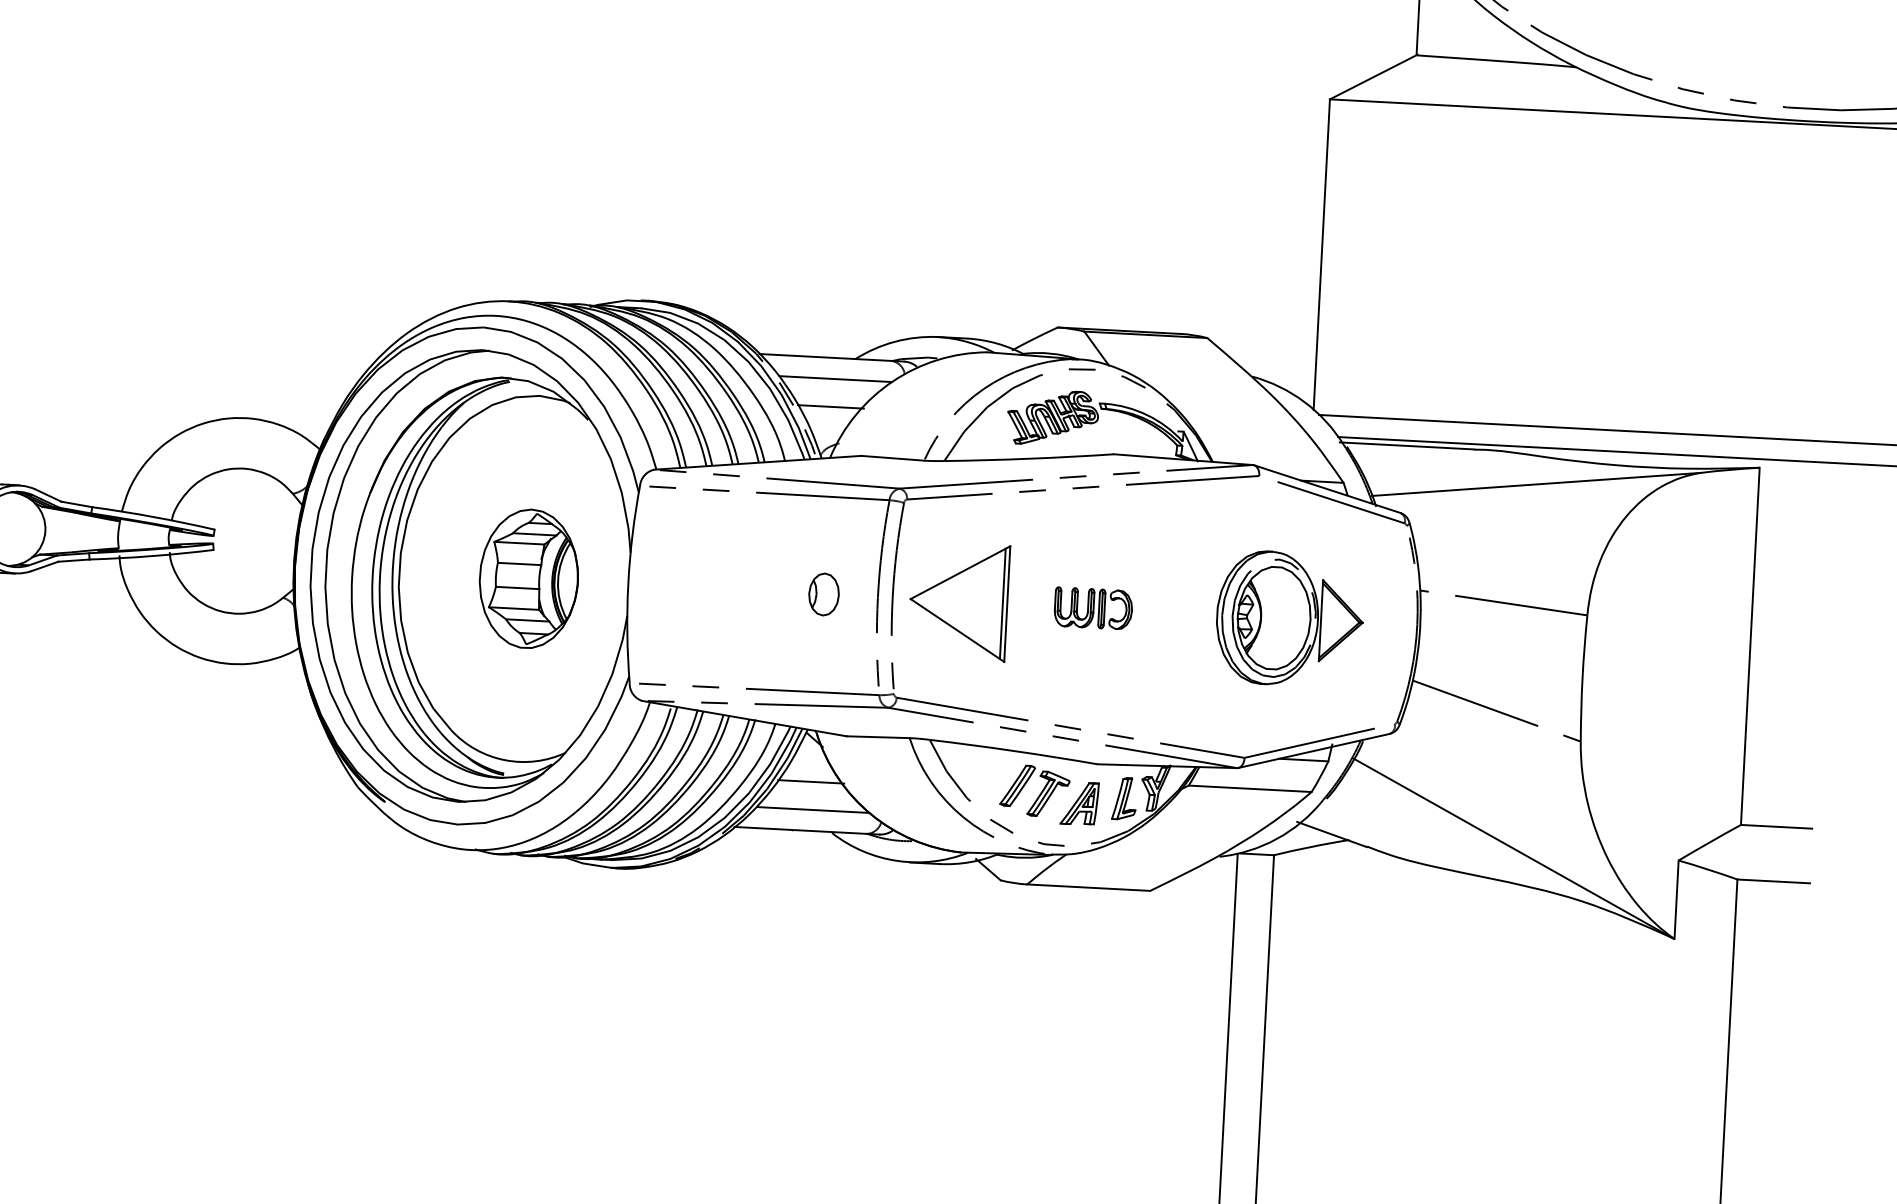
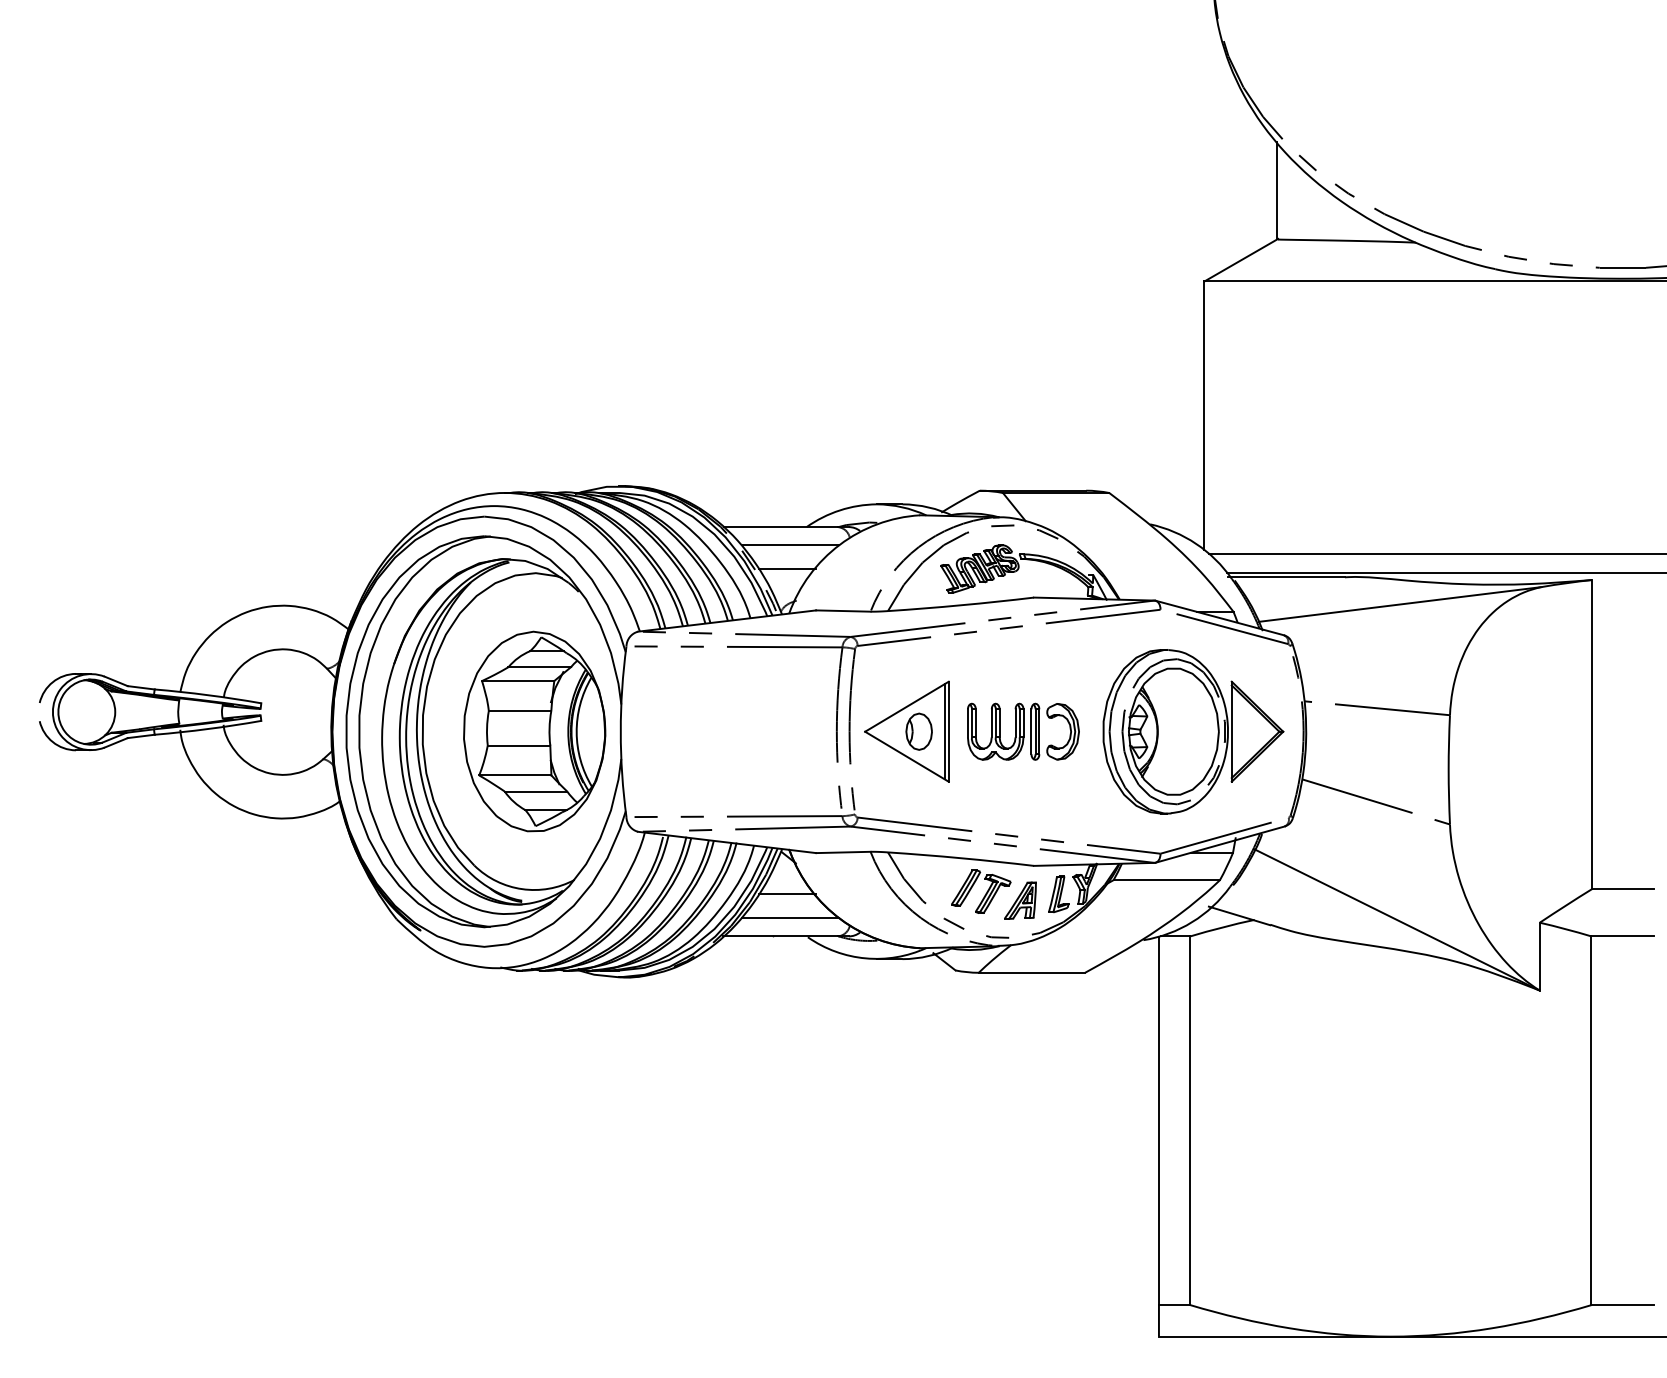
part: (528, 578) -> (534, 731), size x1.67
part: (823, 594) -> (918, 731), moved
part: (1093, 608) -> (1023, 731), size x1.67
part: (1290, 618) -> (1193, 731), size x1.43

